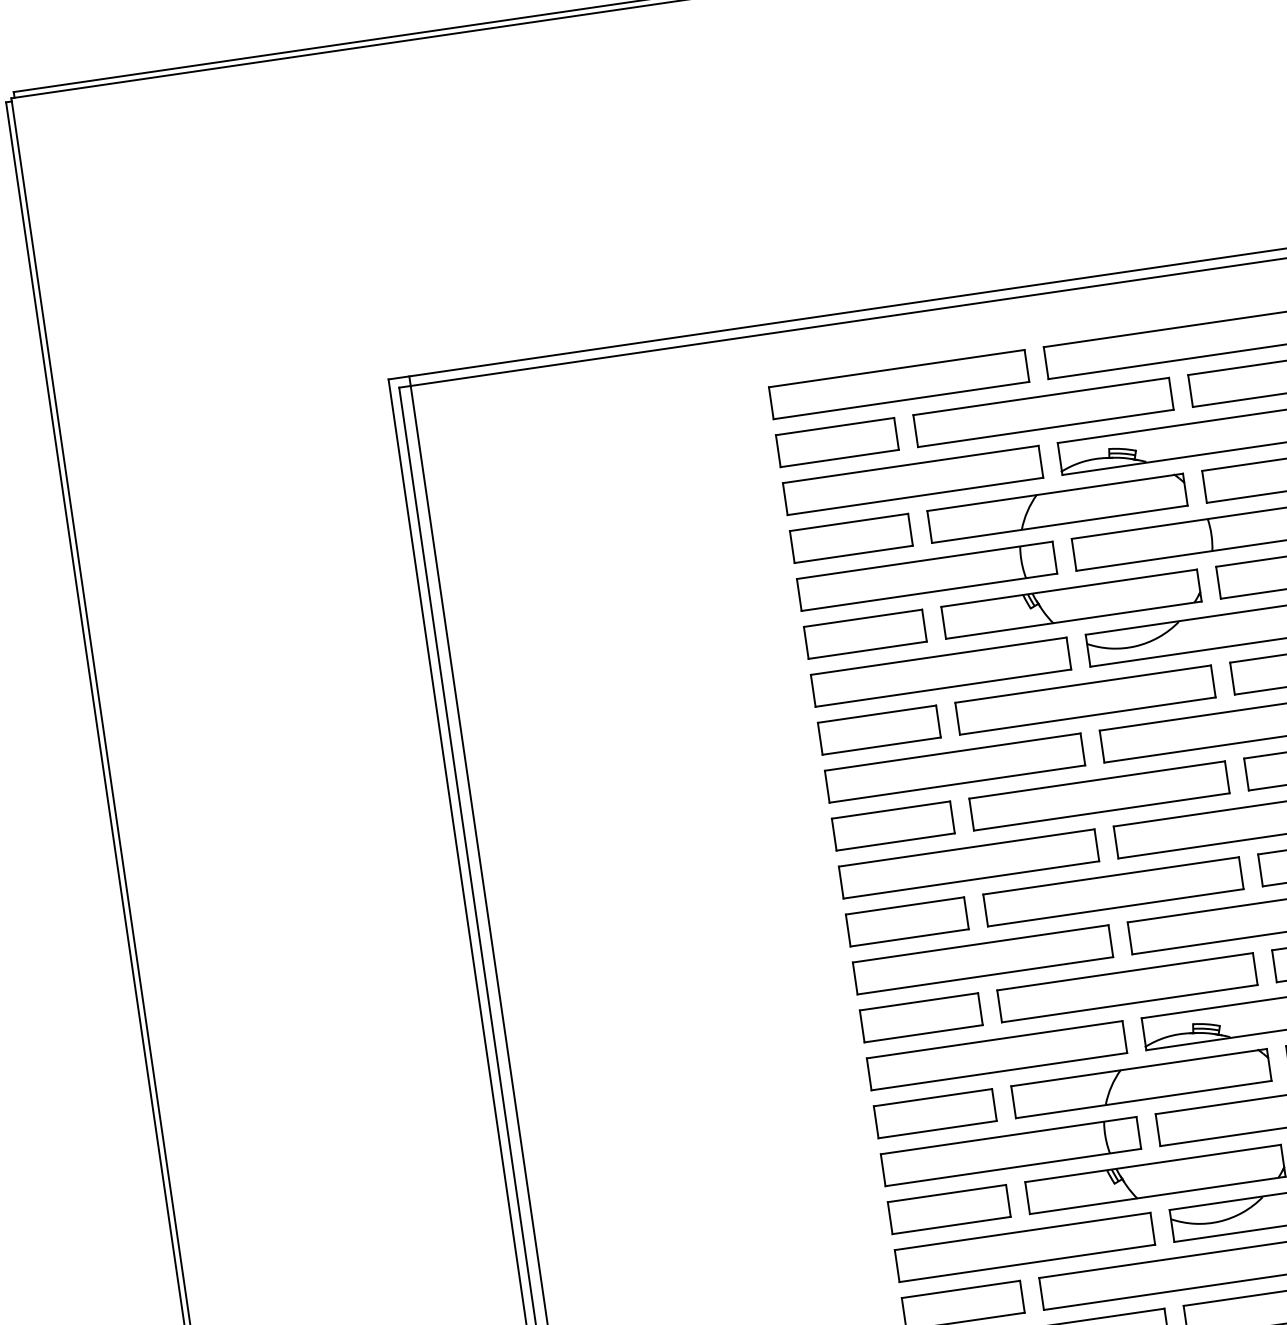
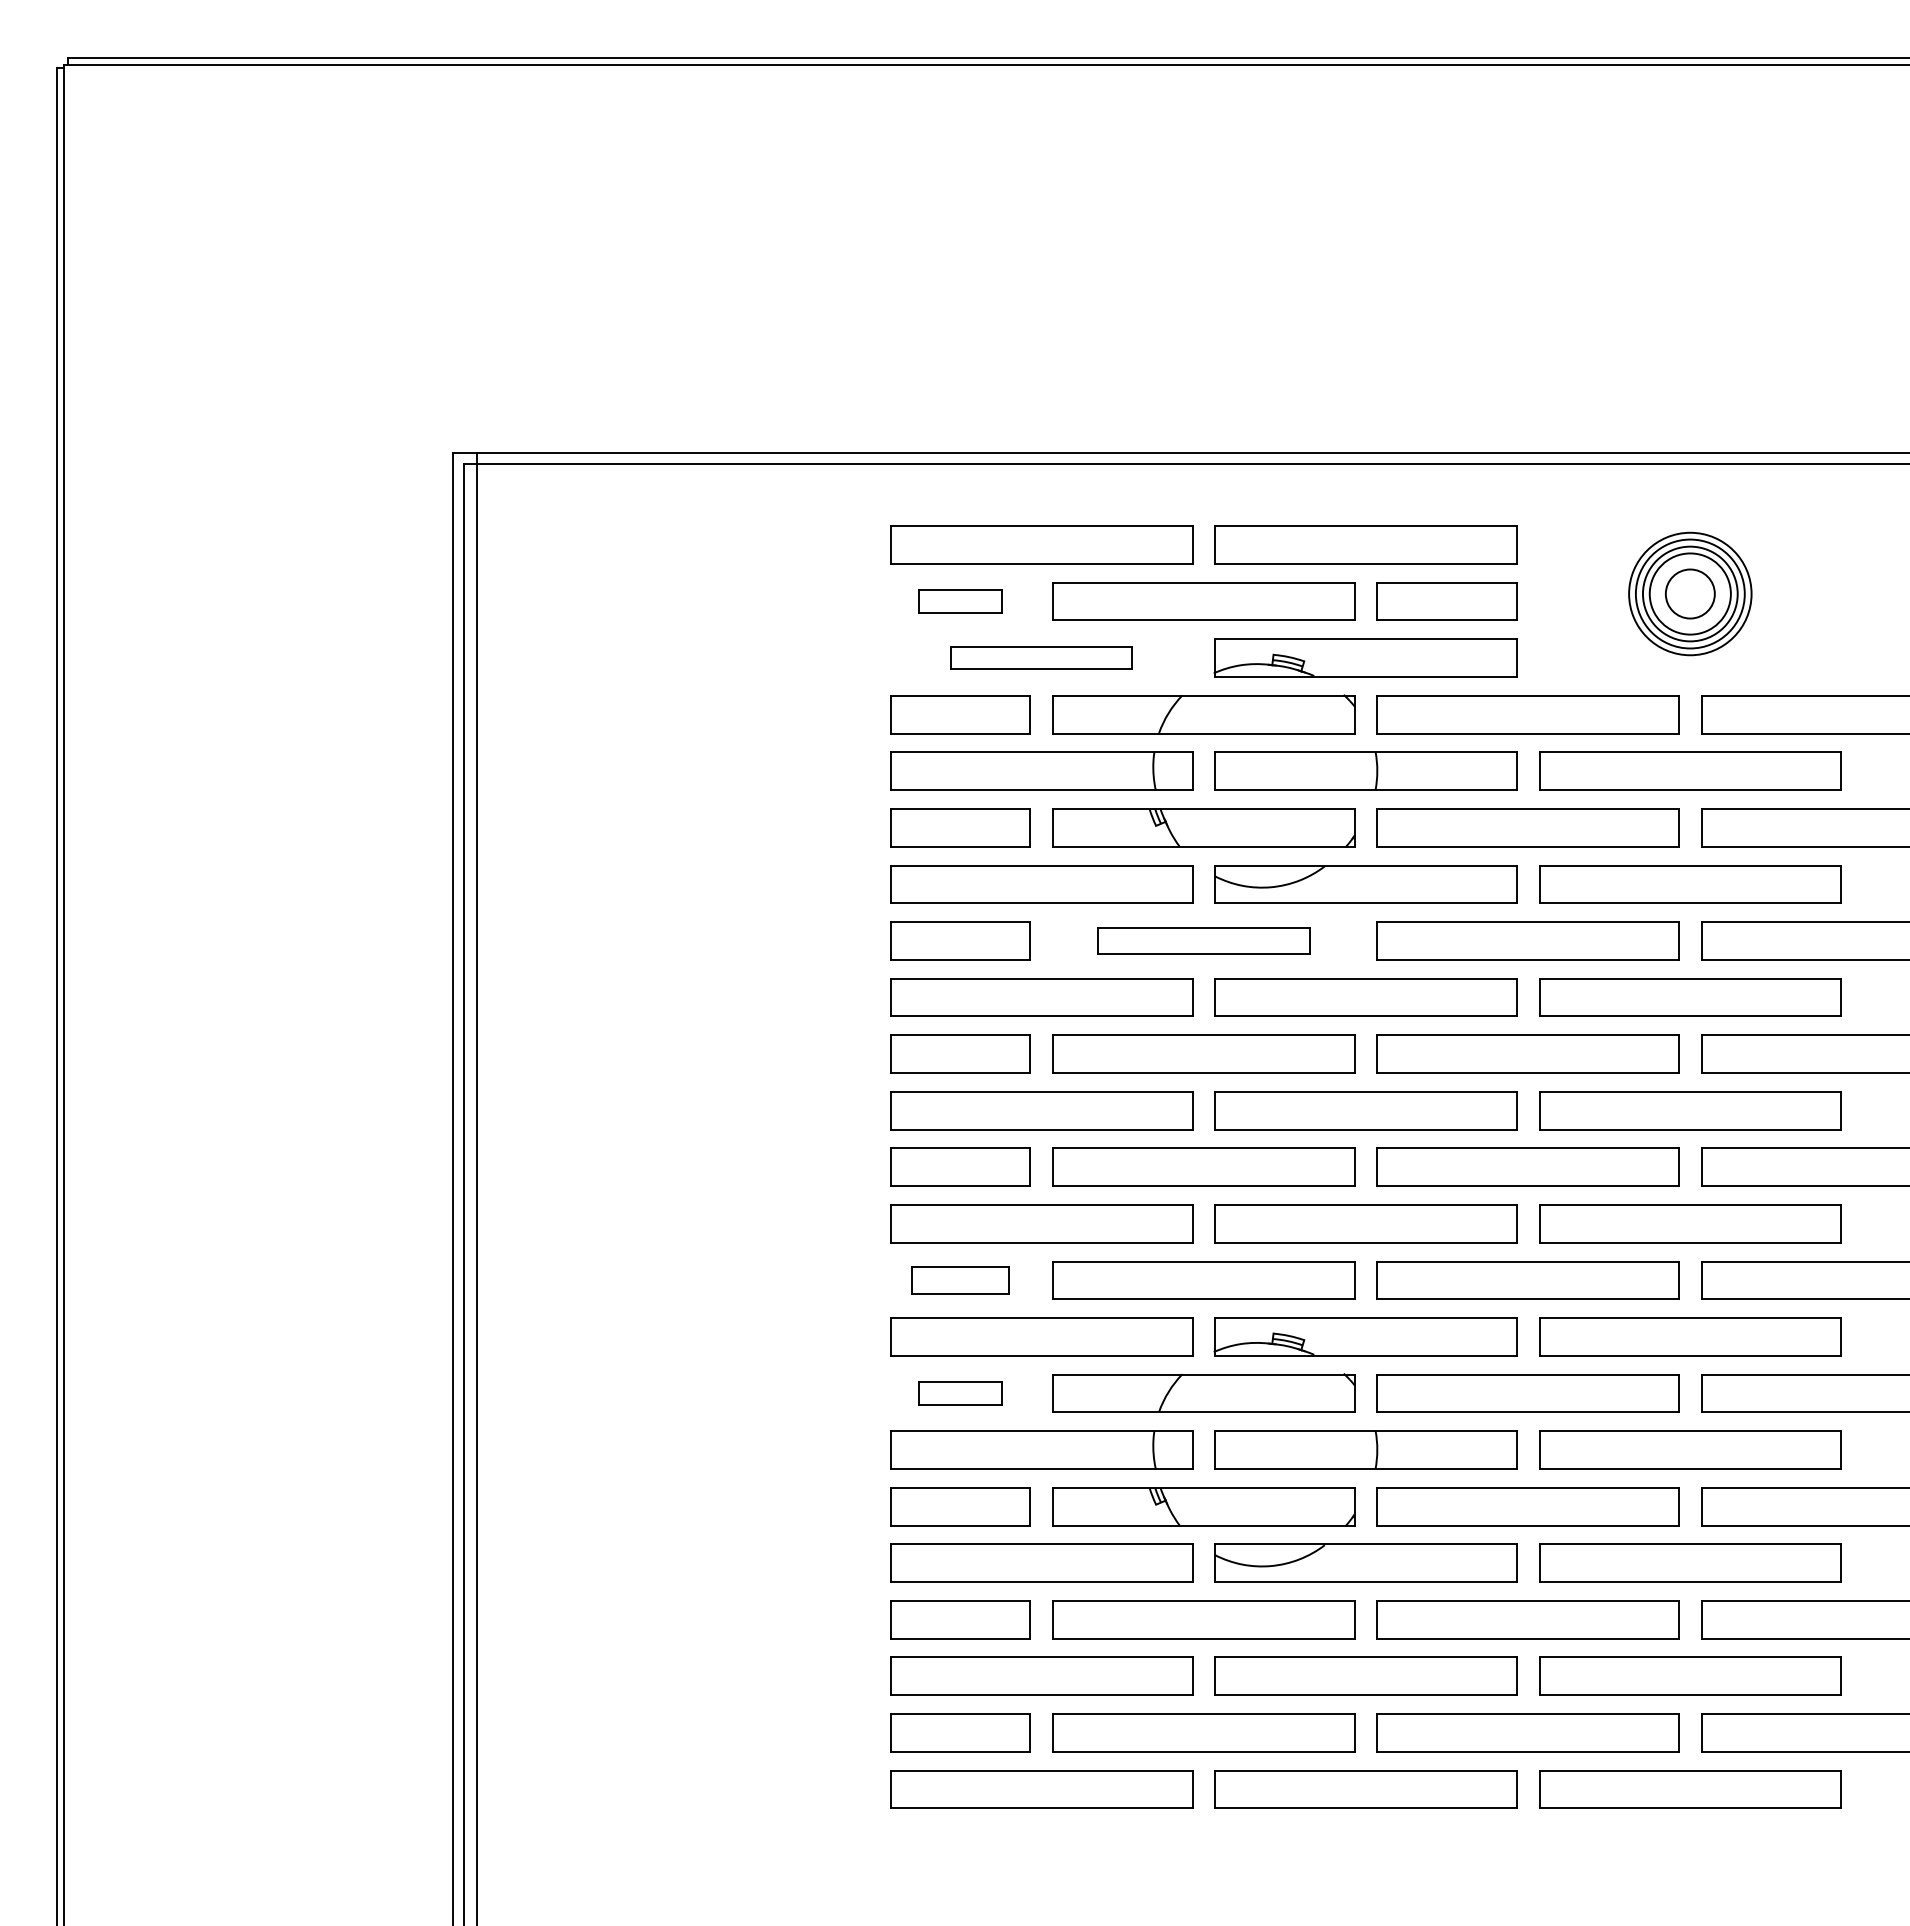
part: (837, 442) -> (960, 601), size x0.6
part: (912, 479) -> (1041, 657), size x0.6
part: (1085, 699) -> (1203, 940), size x0.7
part: (921, 1017) -> (960, 1280), size x0.7
part: (935, 1113) -> (960, 1393), size x0.6

